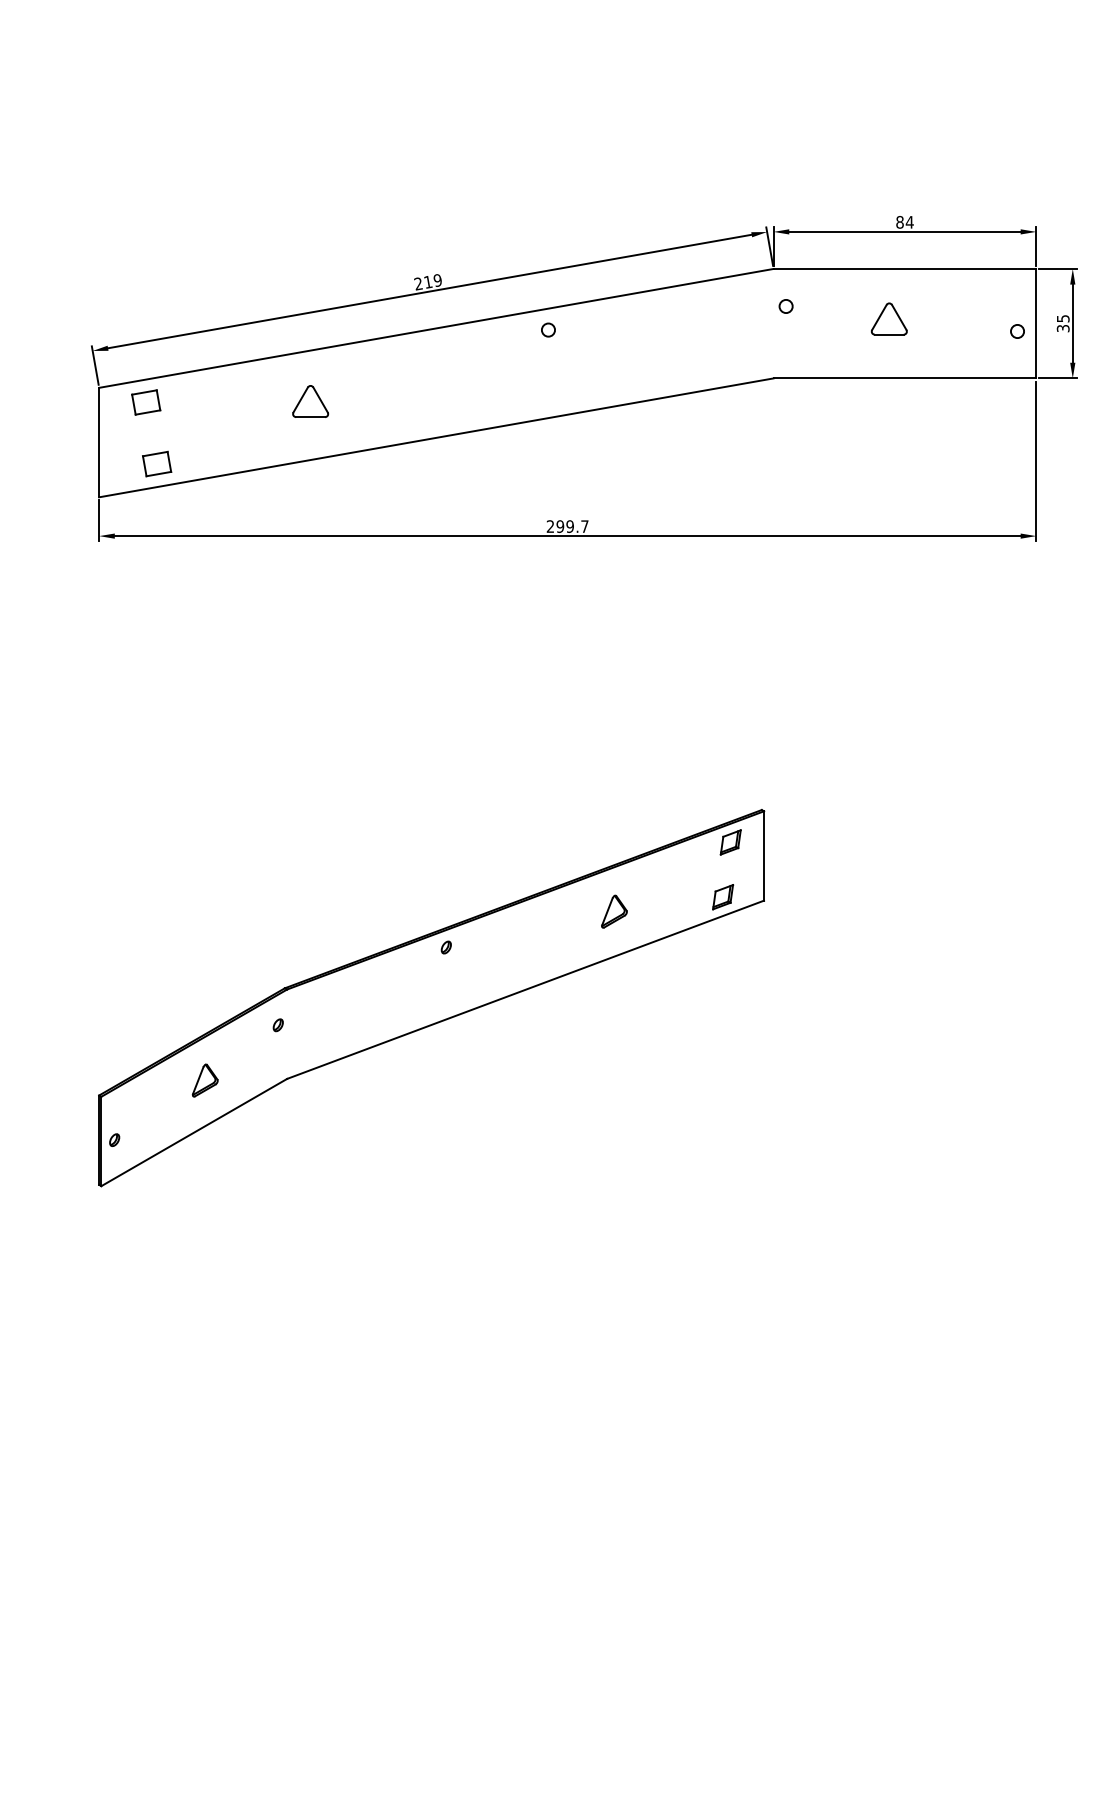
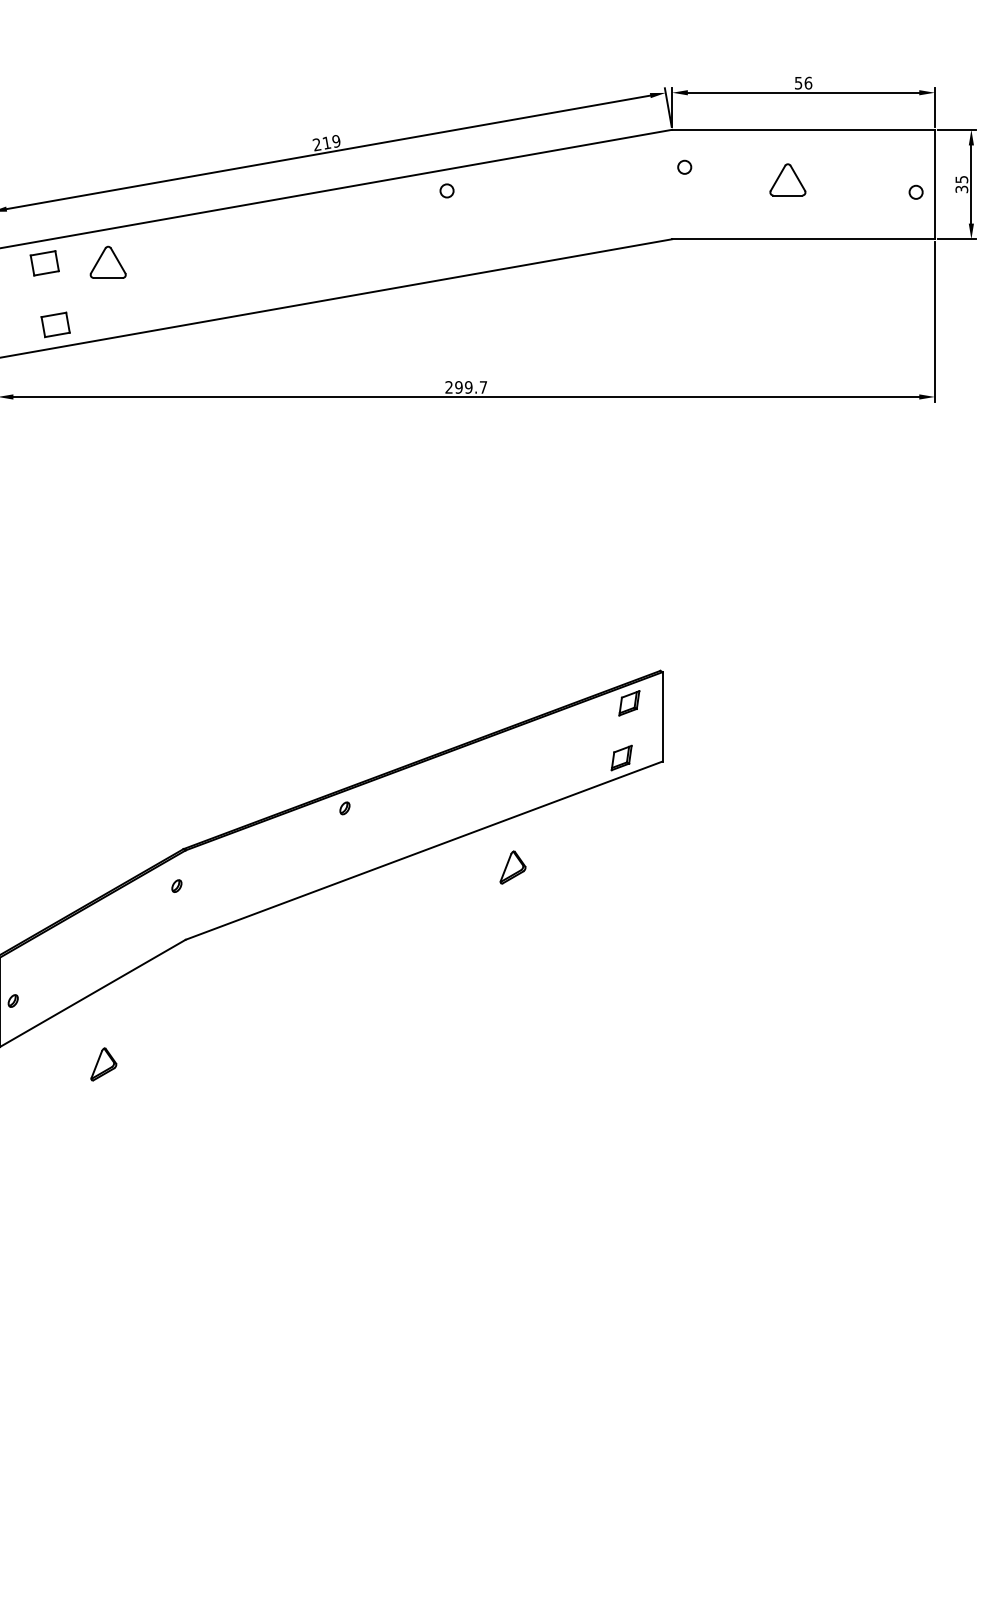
text: (904, 222) -> (803, 83), 84 -> 56
part: (310, 401) -> (108, 262), moved
part: (614, 911) -> (513, 867), moved
part: (204, 1080) -> (103, 1064), moved

